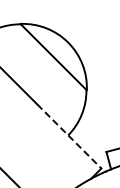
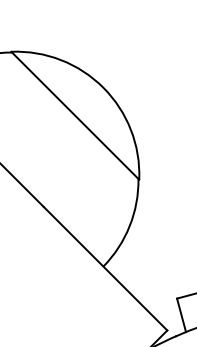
line: (69, 136) -> (105, 268), dashed -> solid

